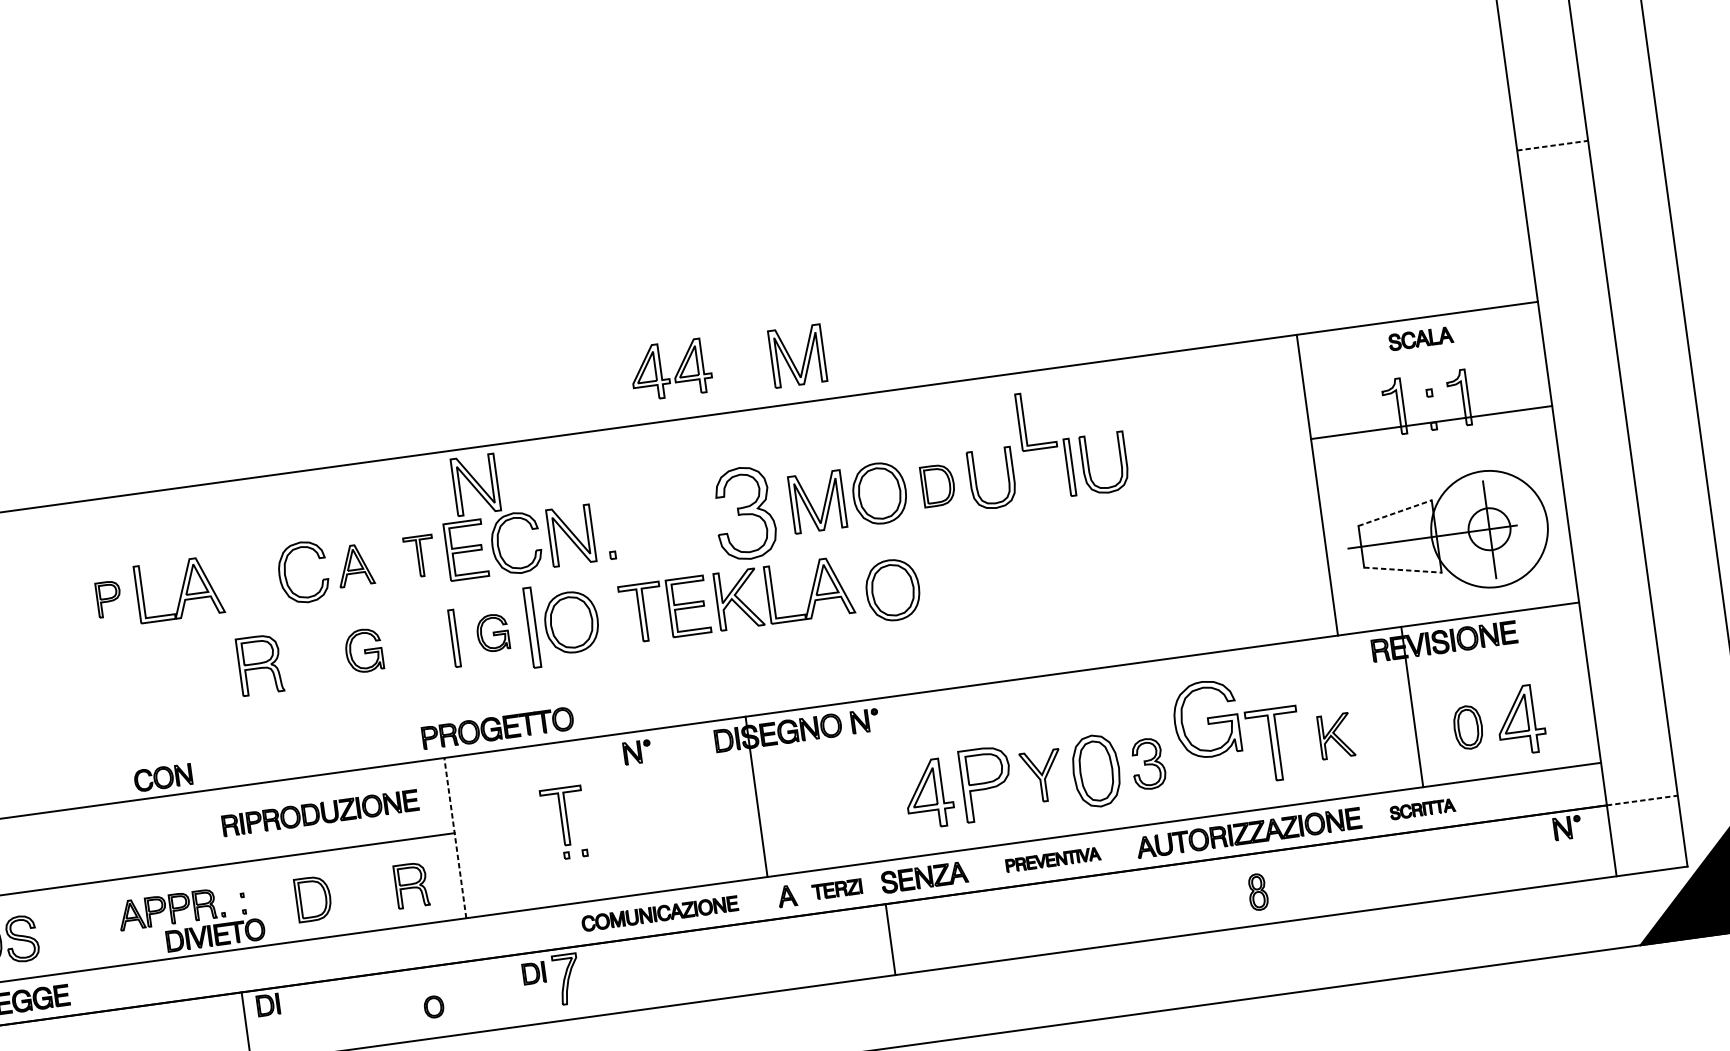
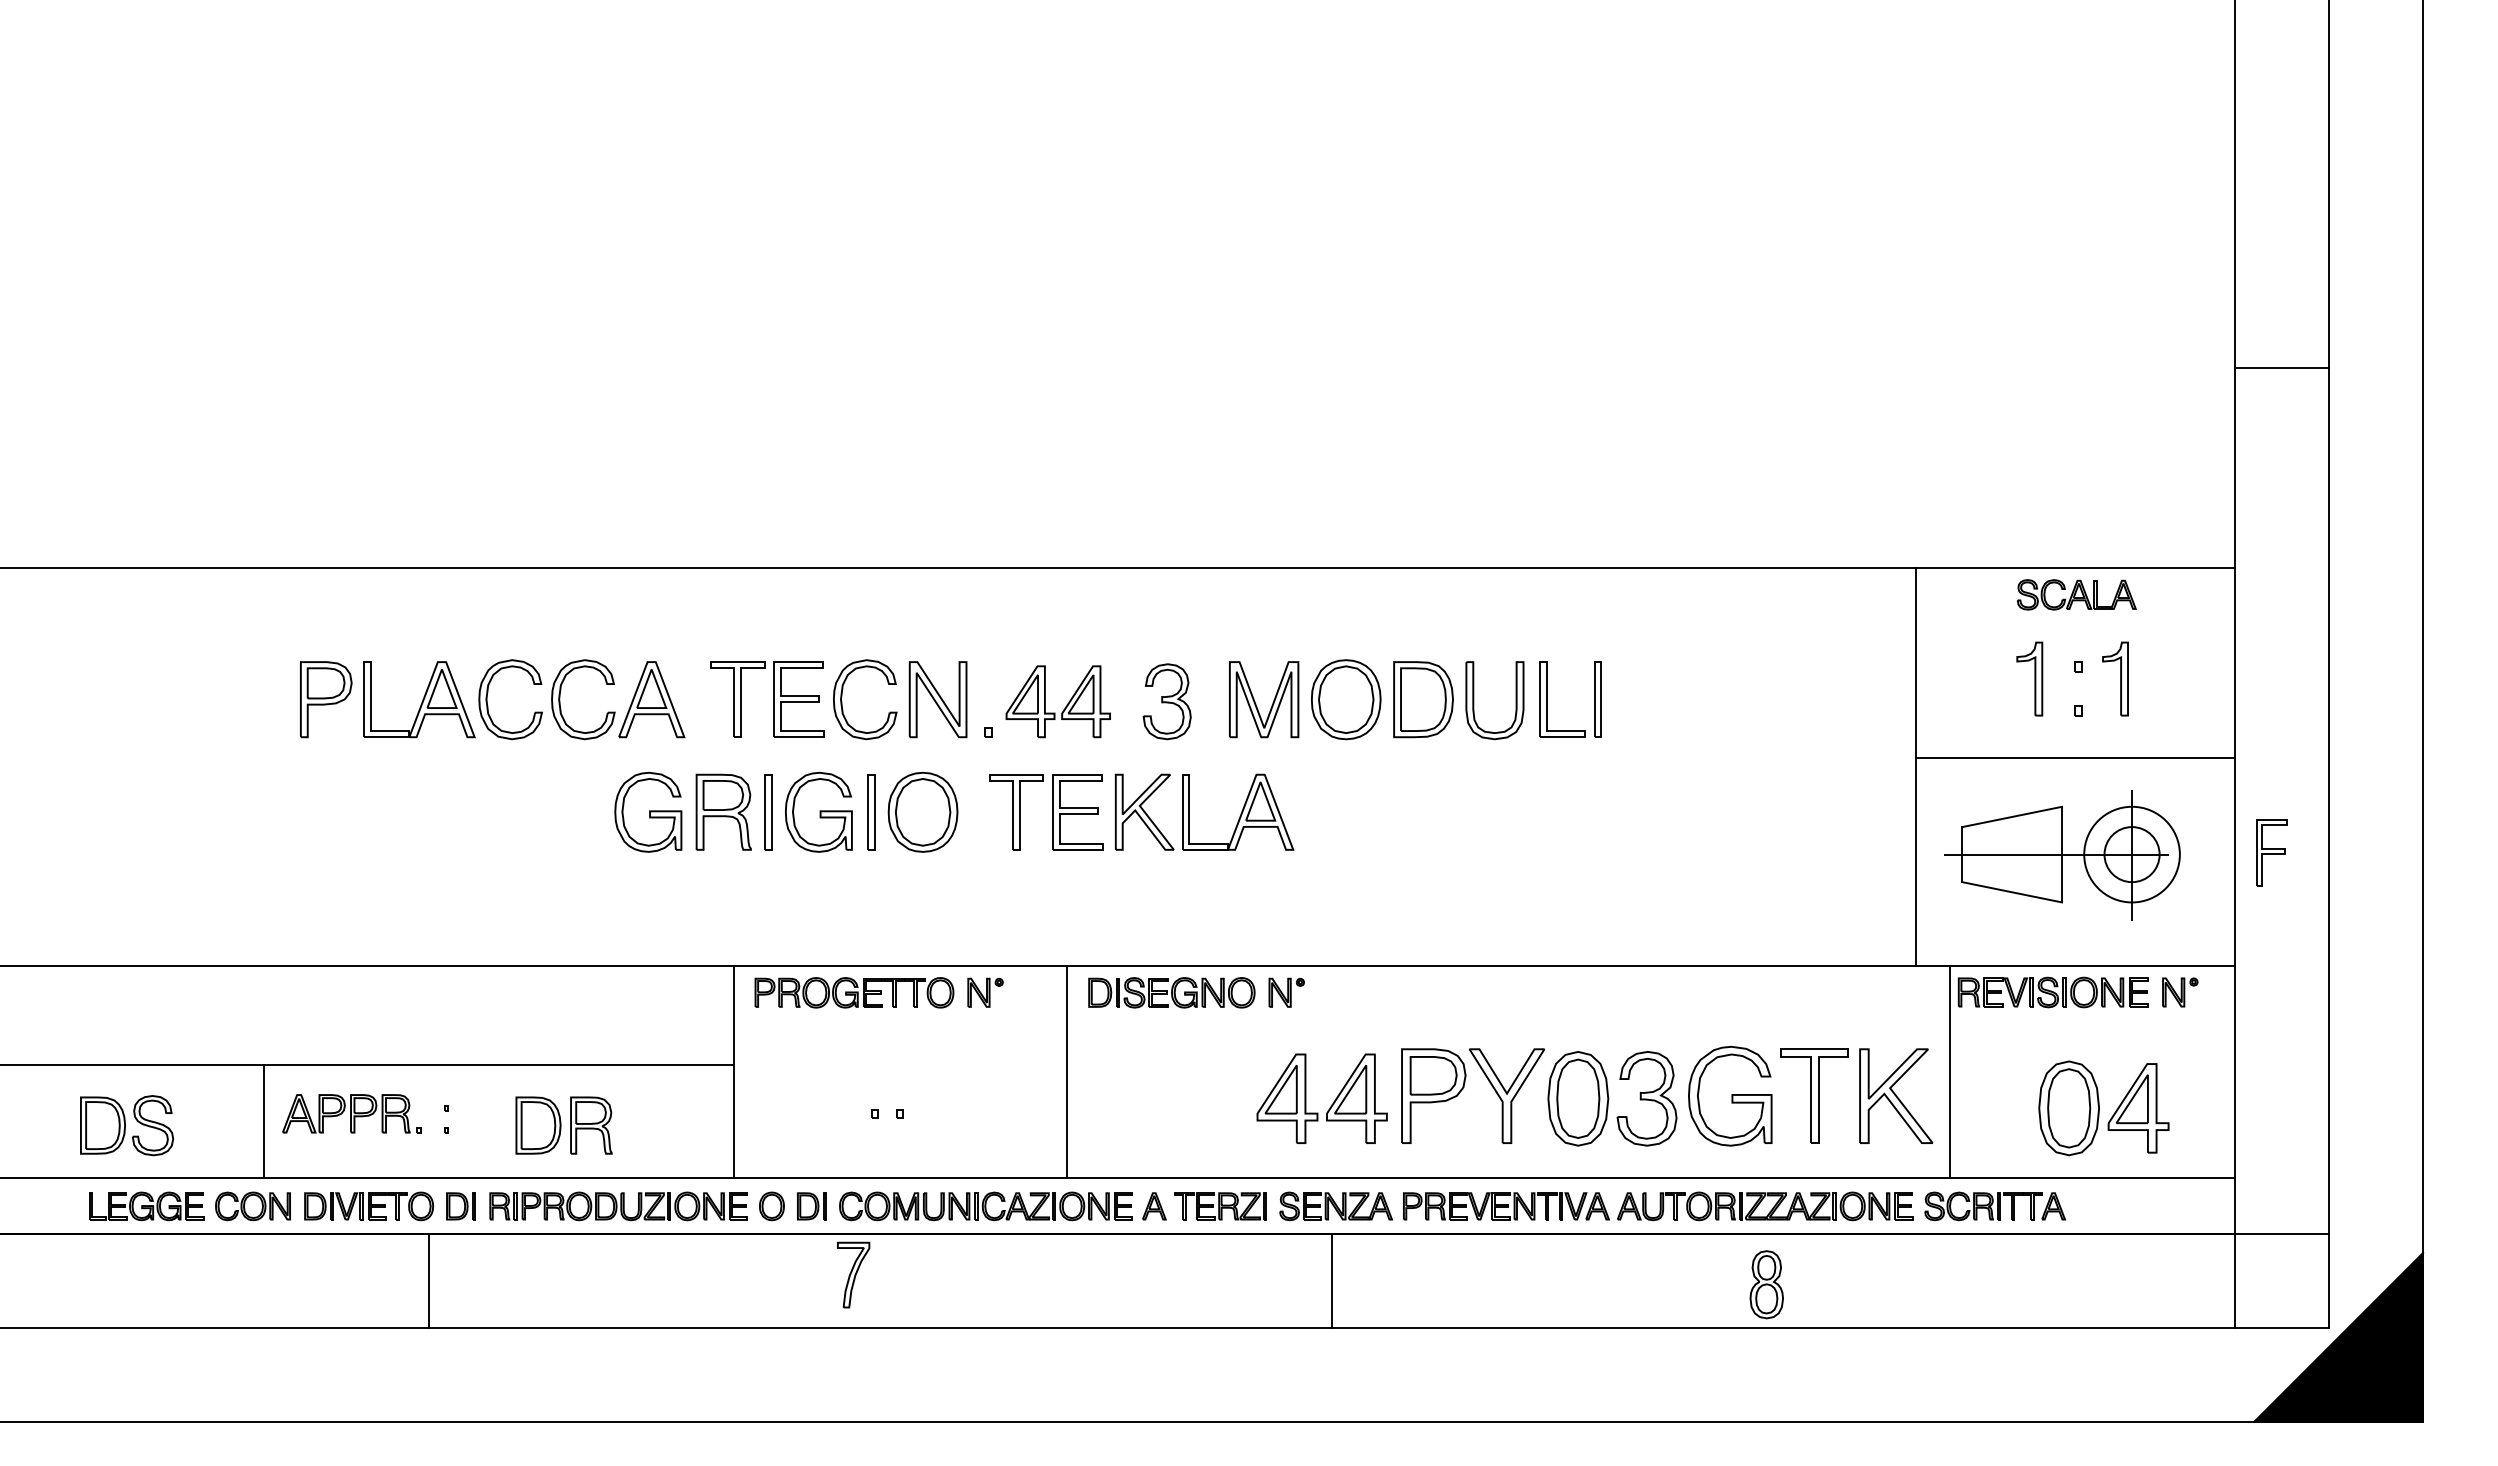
line: (1552, 145) -> (2282, 367), dashed -> solid
part: (1420, 338) -> (2076, 594), size x1.43
part: (804, 357) -> (1272, 509), removed
part: (677, 372) -> (1065, 706), moved
part: (1024, 421) -> (1547, 699), moved
line: (1431, 422) -> (2075, 757), moved
part: (1089, 465) -> (1623, 700), removed
part: (475, 484) -> (822, 616), removed
part: (938, 485) -> (1423, 699), size x1.43
line: (1395, 512) -> (2012, 816), dashed -> solid
part: (744, 513) -> (1166, 701), size x0.62
part: (1594, 513) -> (2271, 852), added
circle: (1489, 529) -> (2131, 854), size x0.62
part: (419, 556) -> (737, 699), size x1.43
part: (354, 565) -> (651, 699), size x1.43
line: (1403, 570) -> (2012, 892), dashed -> solid
part: (230, 577) -> (488, 693), added
part: (893, 590) -> (1346, 827), removed
part: (109, 598) -> (326, 699), size x1.67
part: (532, 627) -> (871, 812), size x0.71
part: (492, 632) -> (818, 811), size x1.67
part: (364, 650) -> (648, 811), size x1.43
part: (259, 664) -> (723, 811), moved
line: (1412, 706) -> (1950, 1071), moved
part: (1206, 718) -> (1730, 1095), moved
part: (1467, 727) -> (2068, 1108), size x1.67
part: (497, 728) -> (854, 992), moved
part: (1336, 735) -> (1896, 1095), size x1.67
part: (1147, 763) -> (1646, 1098), size x1.43
part: (1041, 776) -> (1506, 1095), size x1.43
part: (162, 777) -> (252, 1206), moved
line: (756, 796) -> (1067, 1071), moved
part: (876, 800) -> (1287, 1098), added
line: (1642, 800) -> (2282, 1234), dashed -> solid
part: (1422, 809) -> (1995, 1206), size x1.67
part: (320, 813) -> (618, 1206), moved
part: (563, 816) -> (878, 1063), removed
part: (1567, 827) -> (2180, 992), moved
line: (455, 837) -> (733, 1071), dashed -> solid
part: (1053, 859) -> (1506, 1206), size x1.67
part: (411, 885) -> (591, 1125), moved
part: (837, 889) -> (1220, 1206), size x1.43
part: (1257, 891) -> (1766, 1284), size x1.43
part: (659, 913) -> (985, 1206), size x1.43
line: (105, 924) -> (264, 1121), added
part: (216, 935) -> (369, 1206), moved
line: (890, 939) -> (1331, 1281), moved
part: (533, 973) -> (811, 1206), moved
part: (267, 1005) -> (460, 1206), moved
part: (433, 1007) -> (771, 1206), moved

